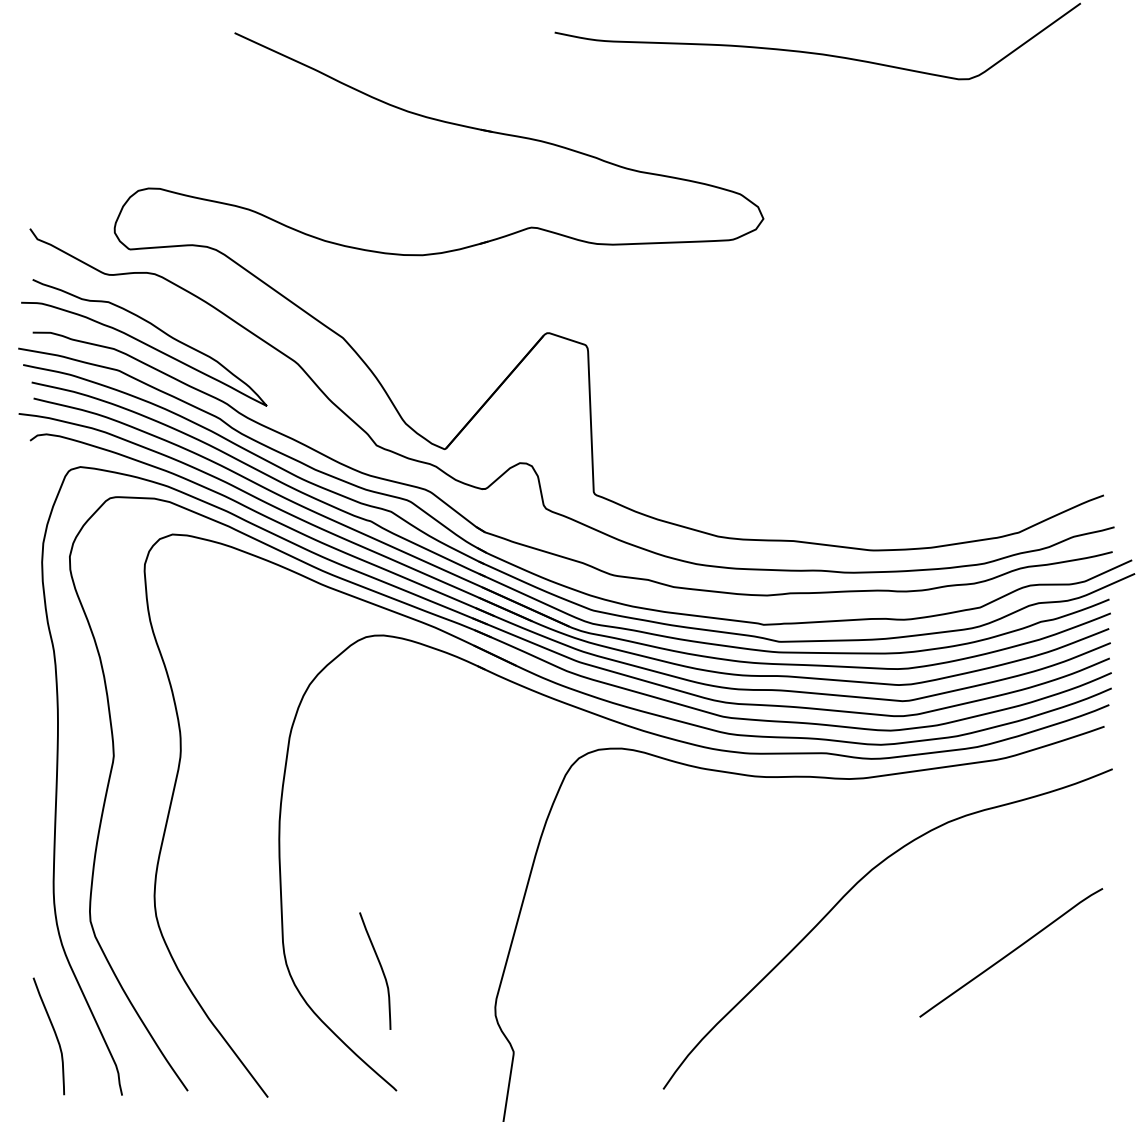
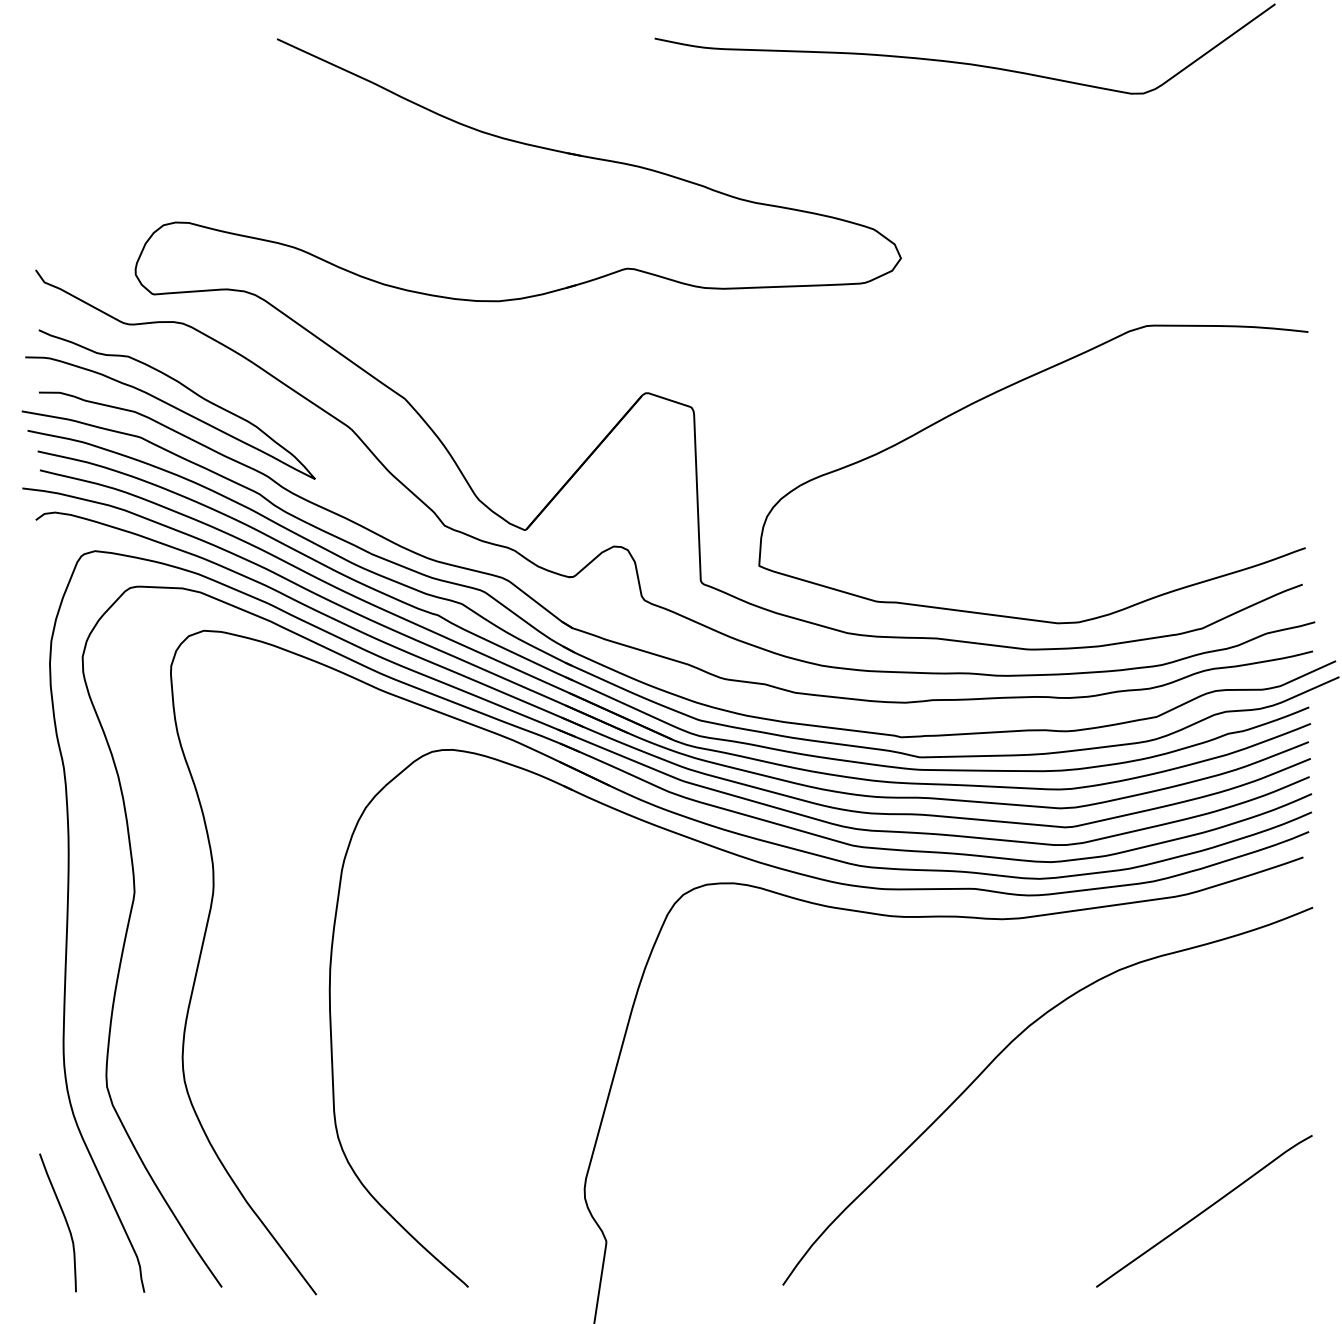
part: (844, 333) -> (996, 393), added
curve: (1011, 953) -> (1204, 1211), moved
curve: (380, 968) -> (449, 1142), removed

